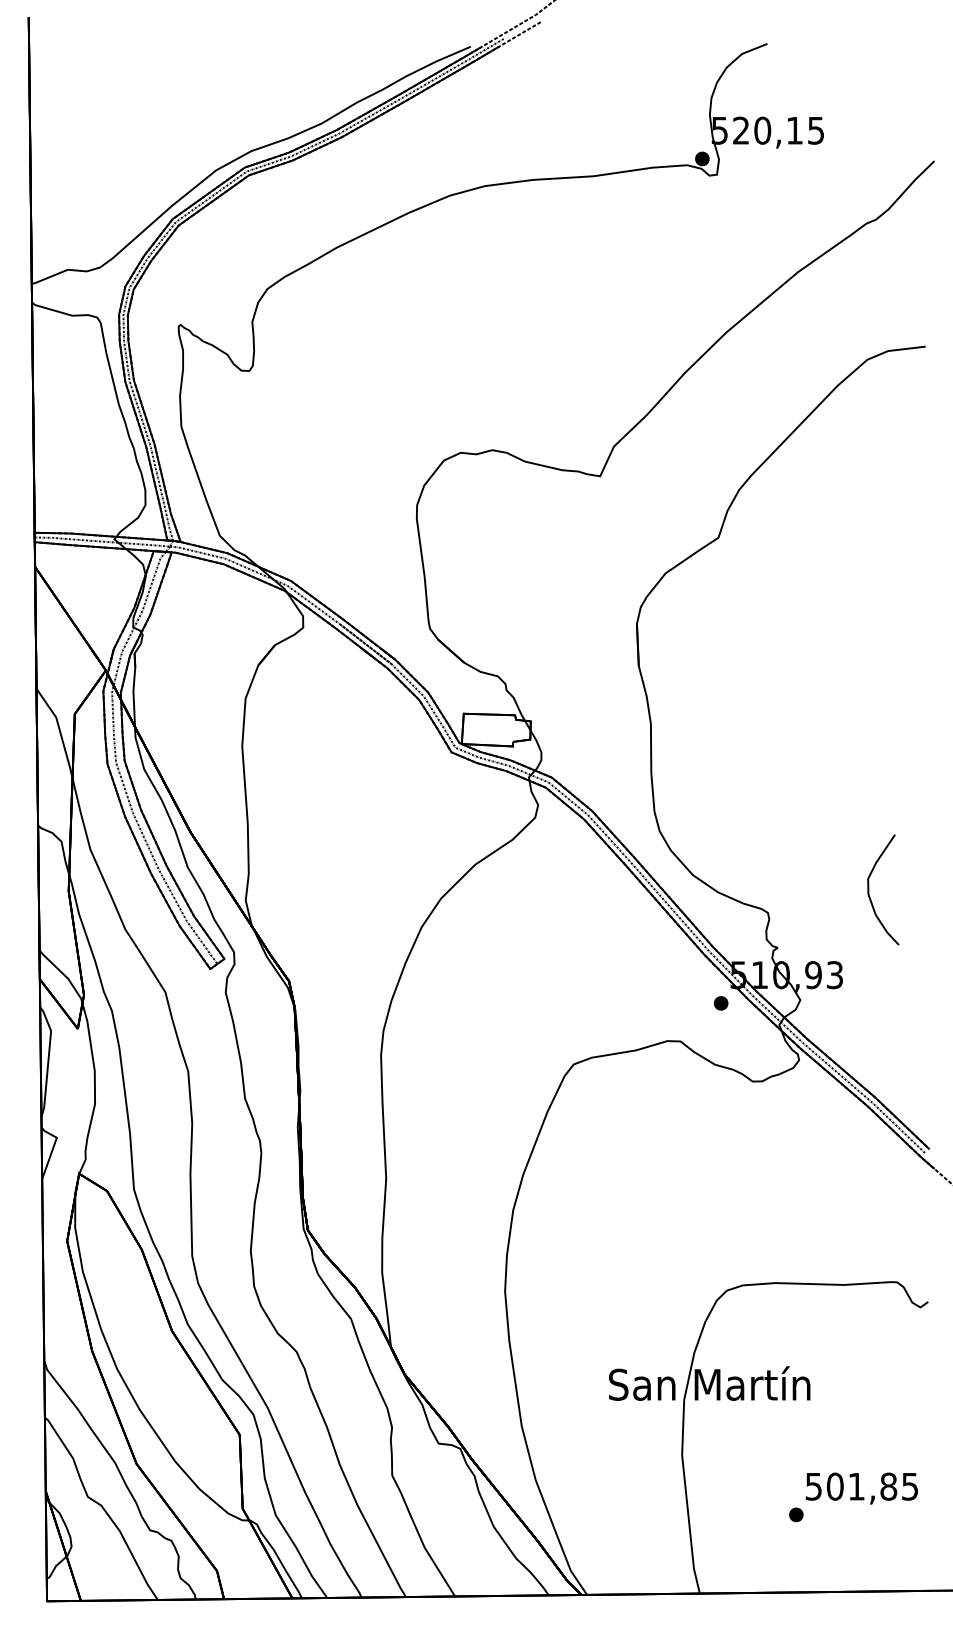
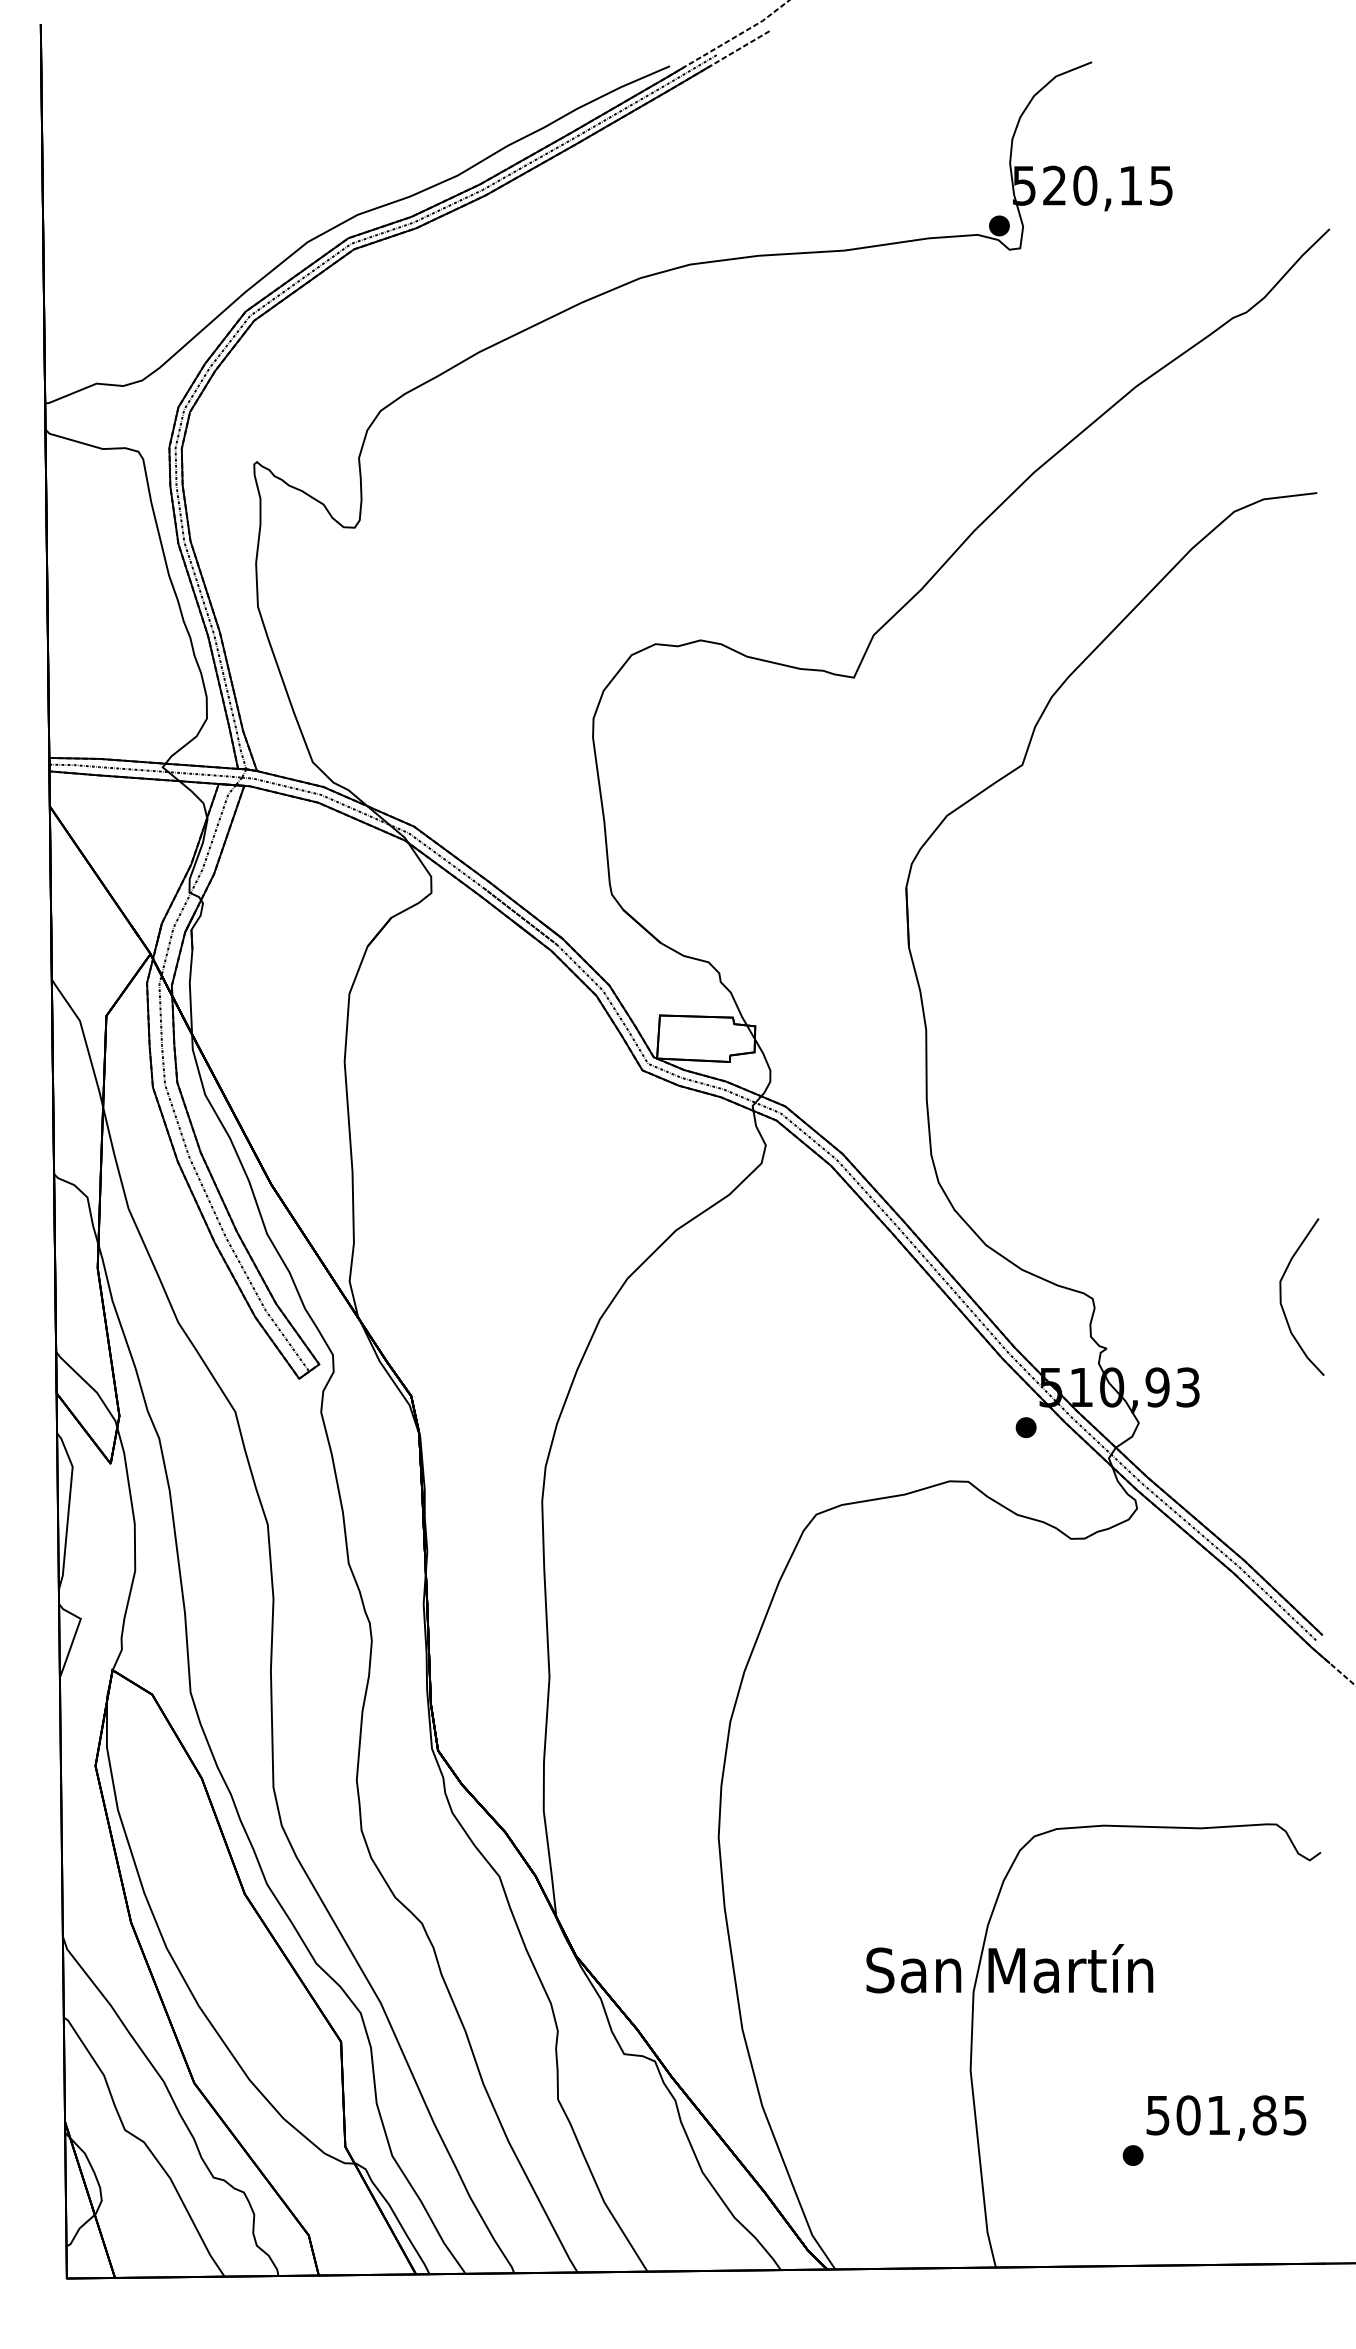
curve: (868, 889) -> (1281, 1296), moved

